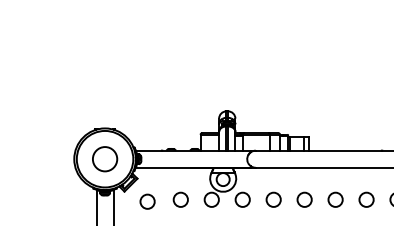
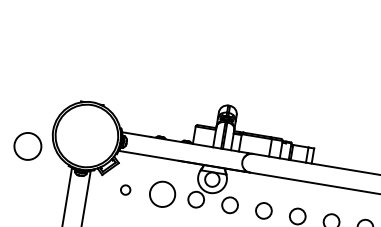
circle: (105, 159) -> (28, 146), moved
circle: (180, 199) -> (162, 193), size x1.6
circle: (147, 201) -> (125, 189), size x0.6

